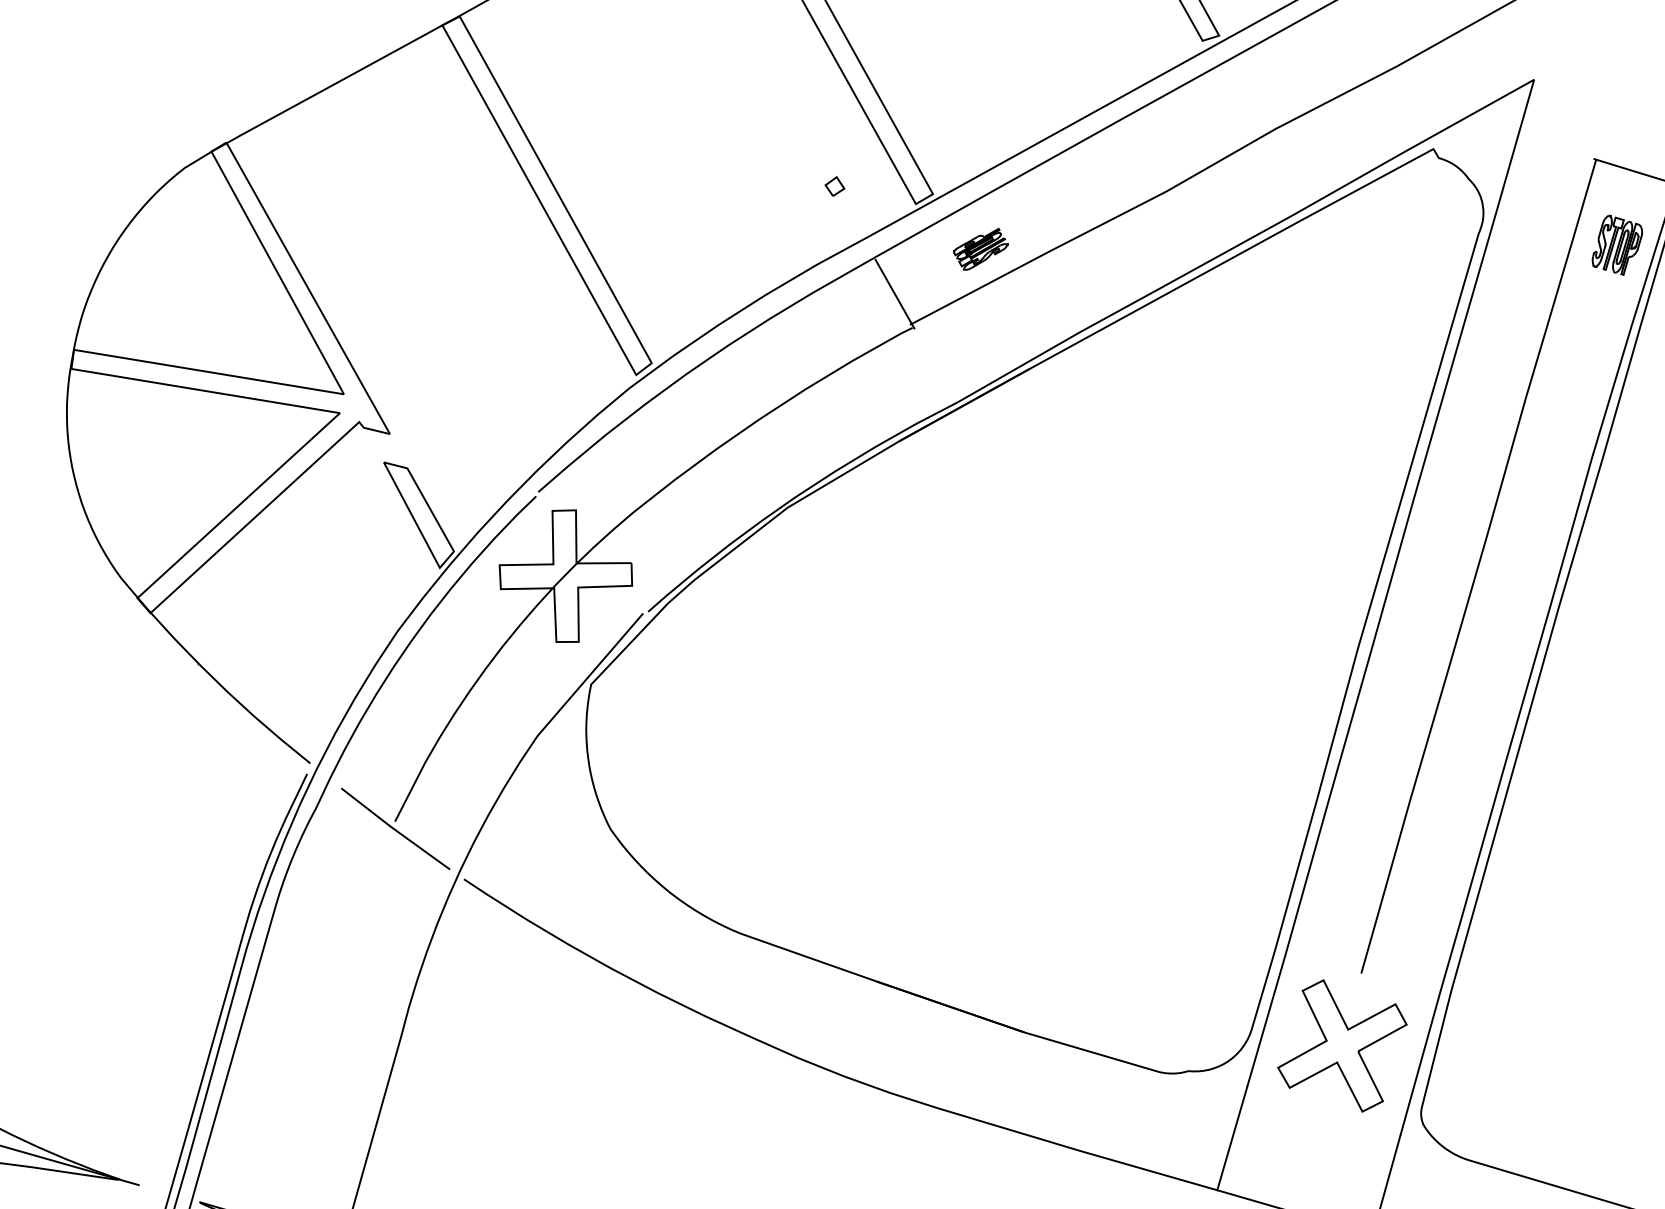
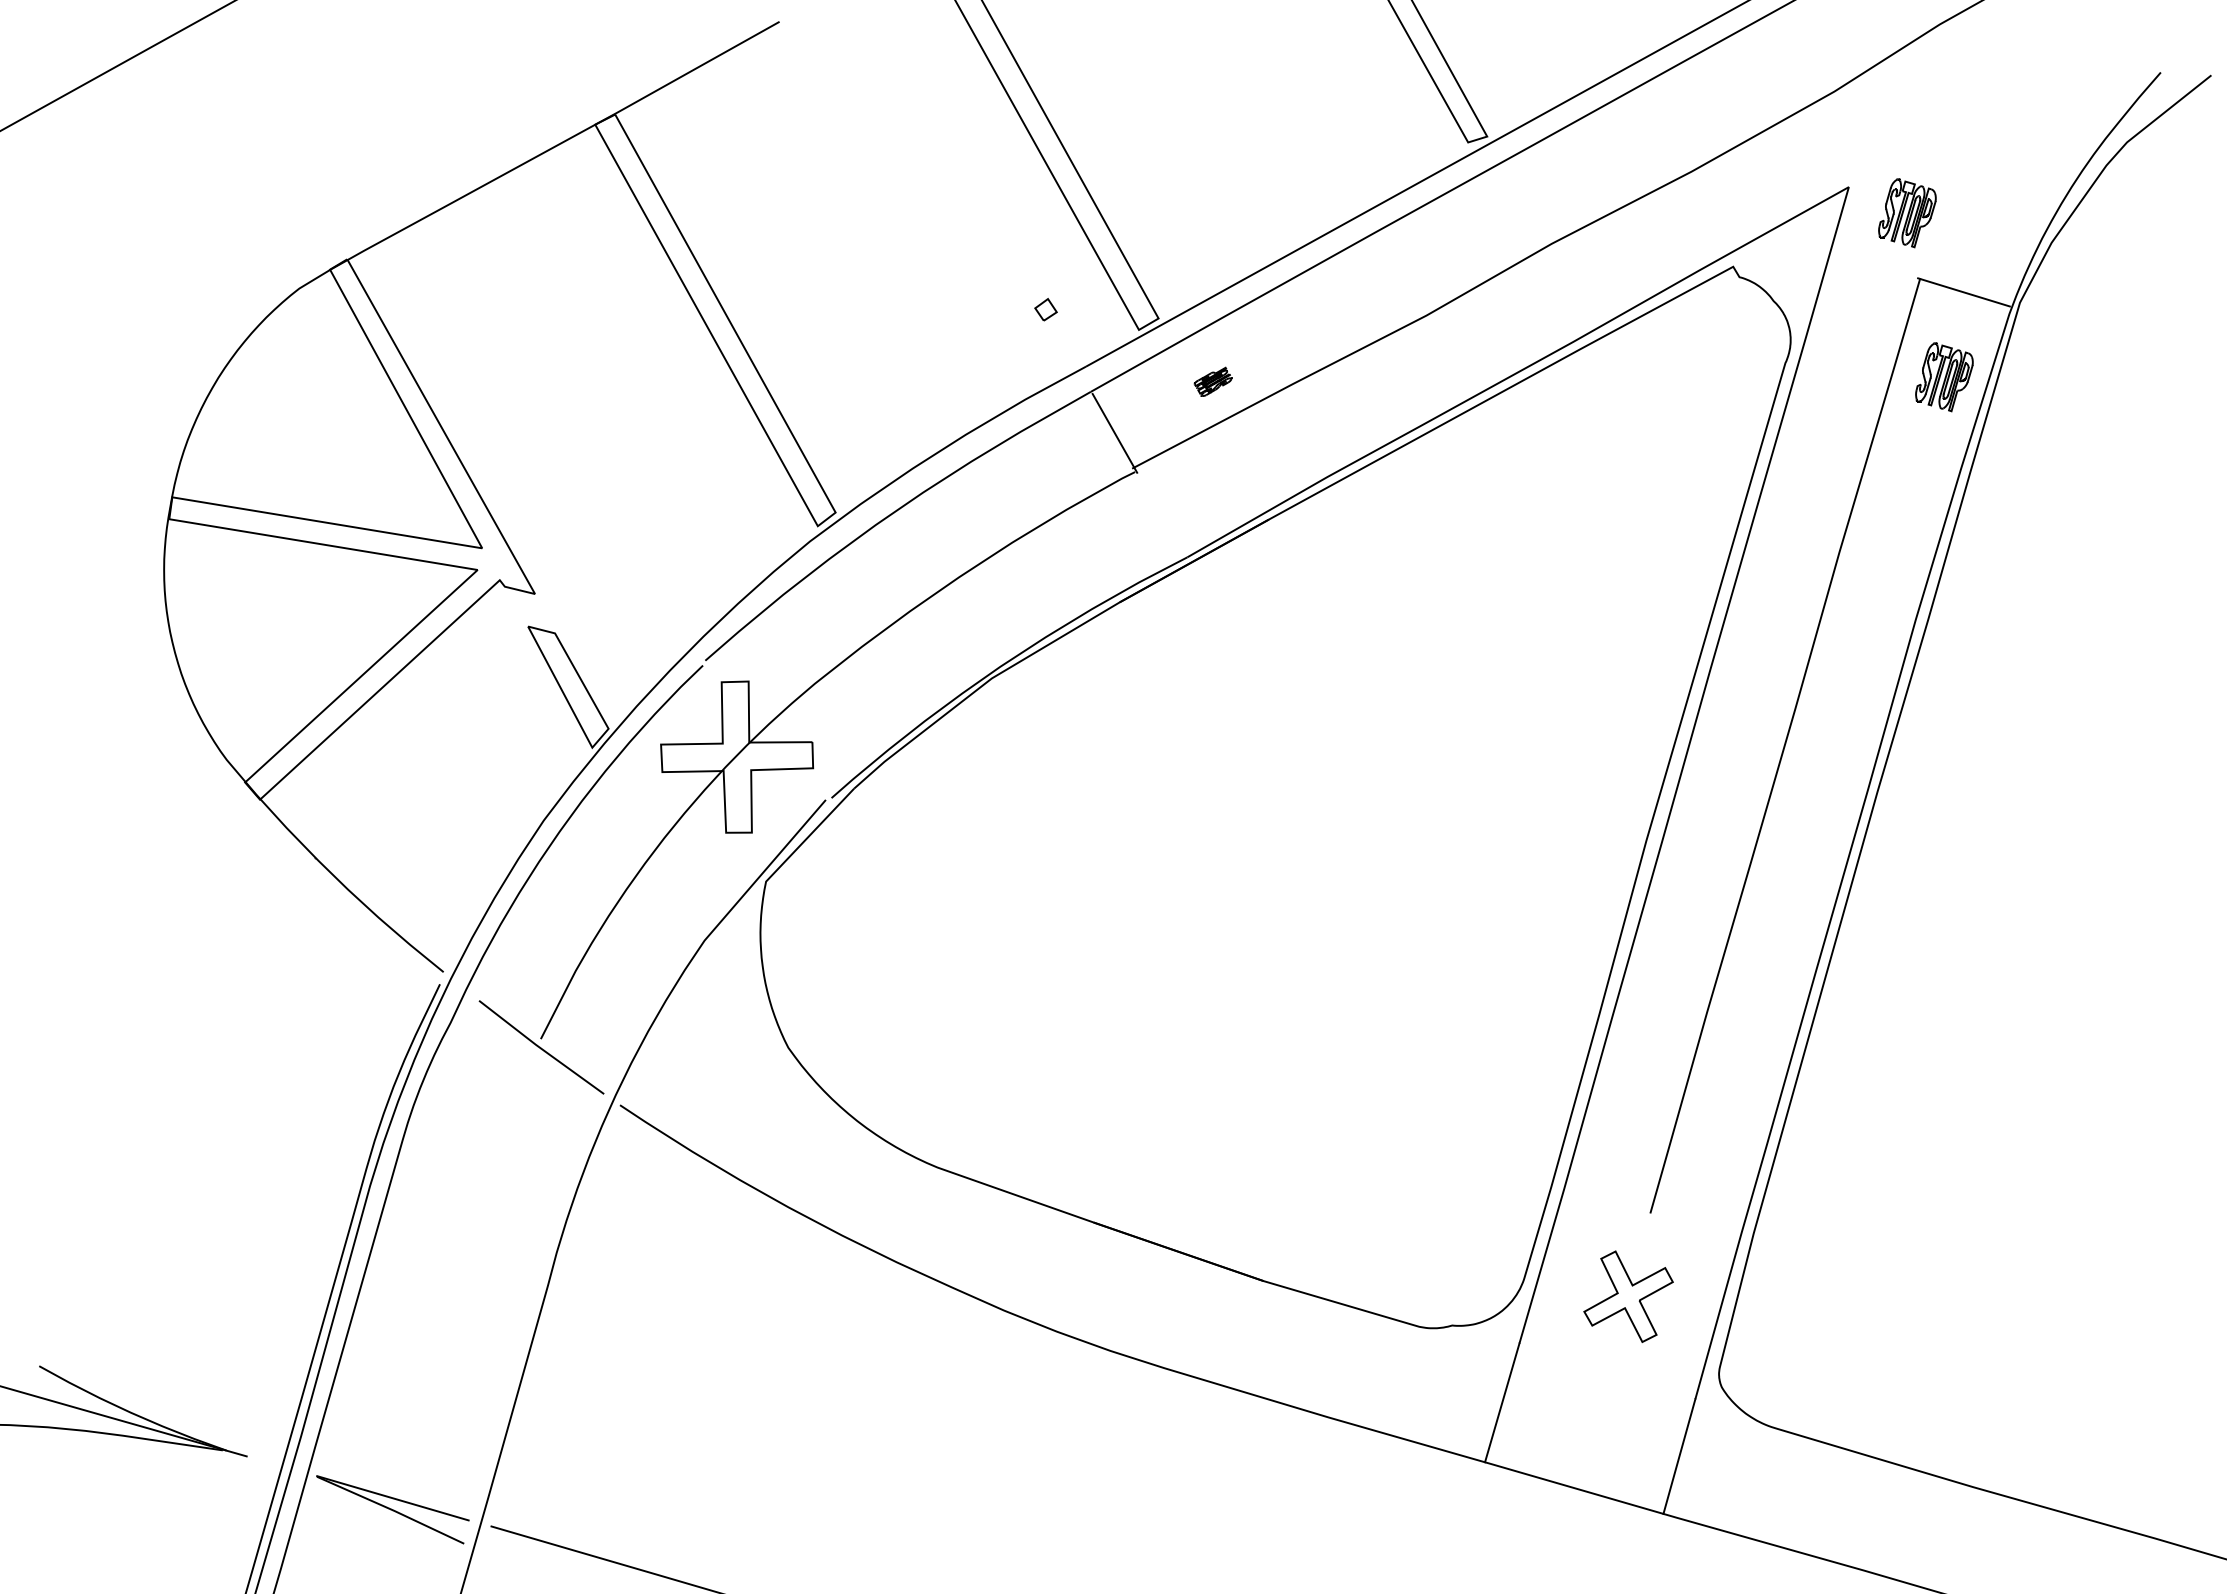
part: (1585, 102) -> (1907, 213), added
part: (979, 248) -> (1212, 381), size x0.6
part: (1342, 1045) -> (1628, 1296), size x0.6

